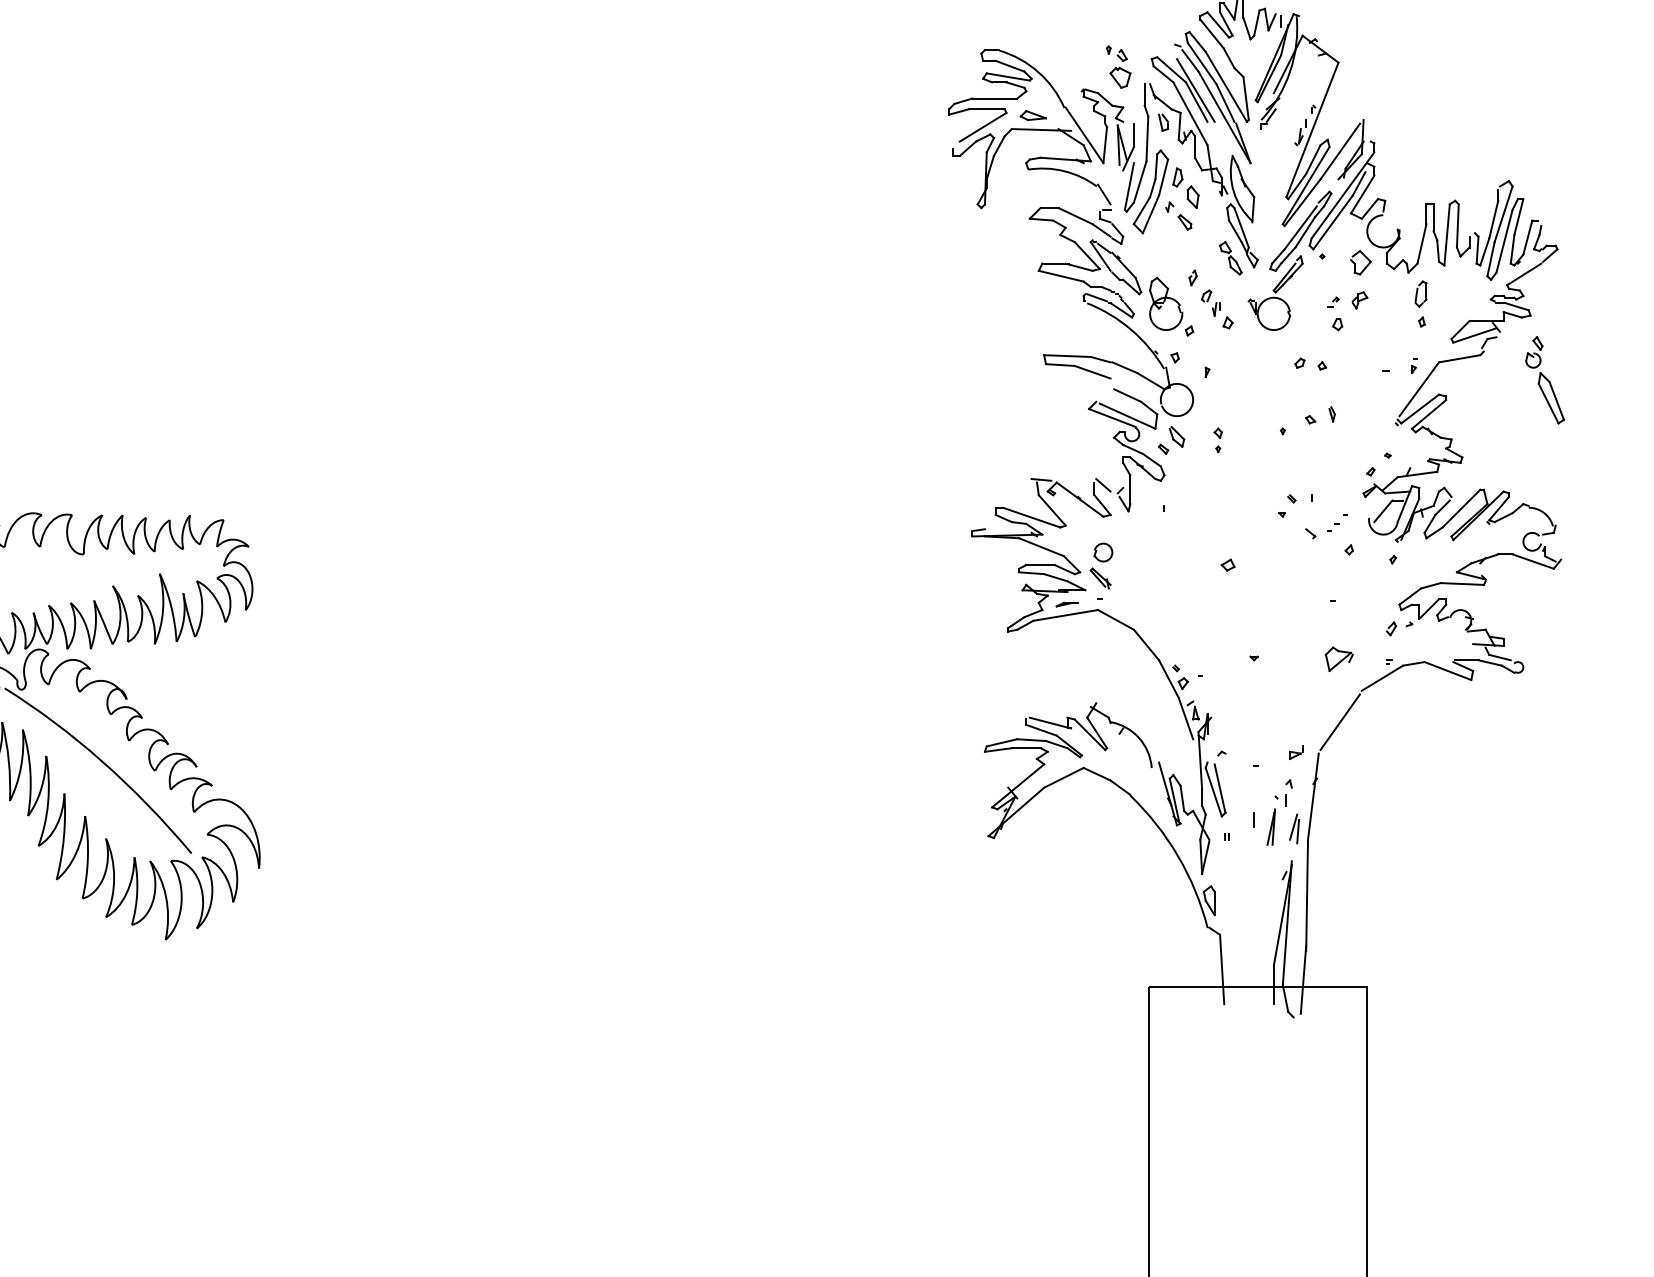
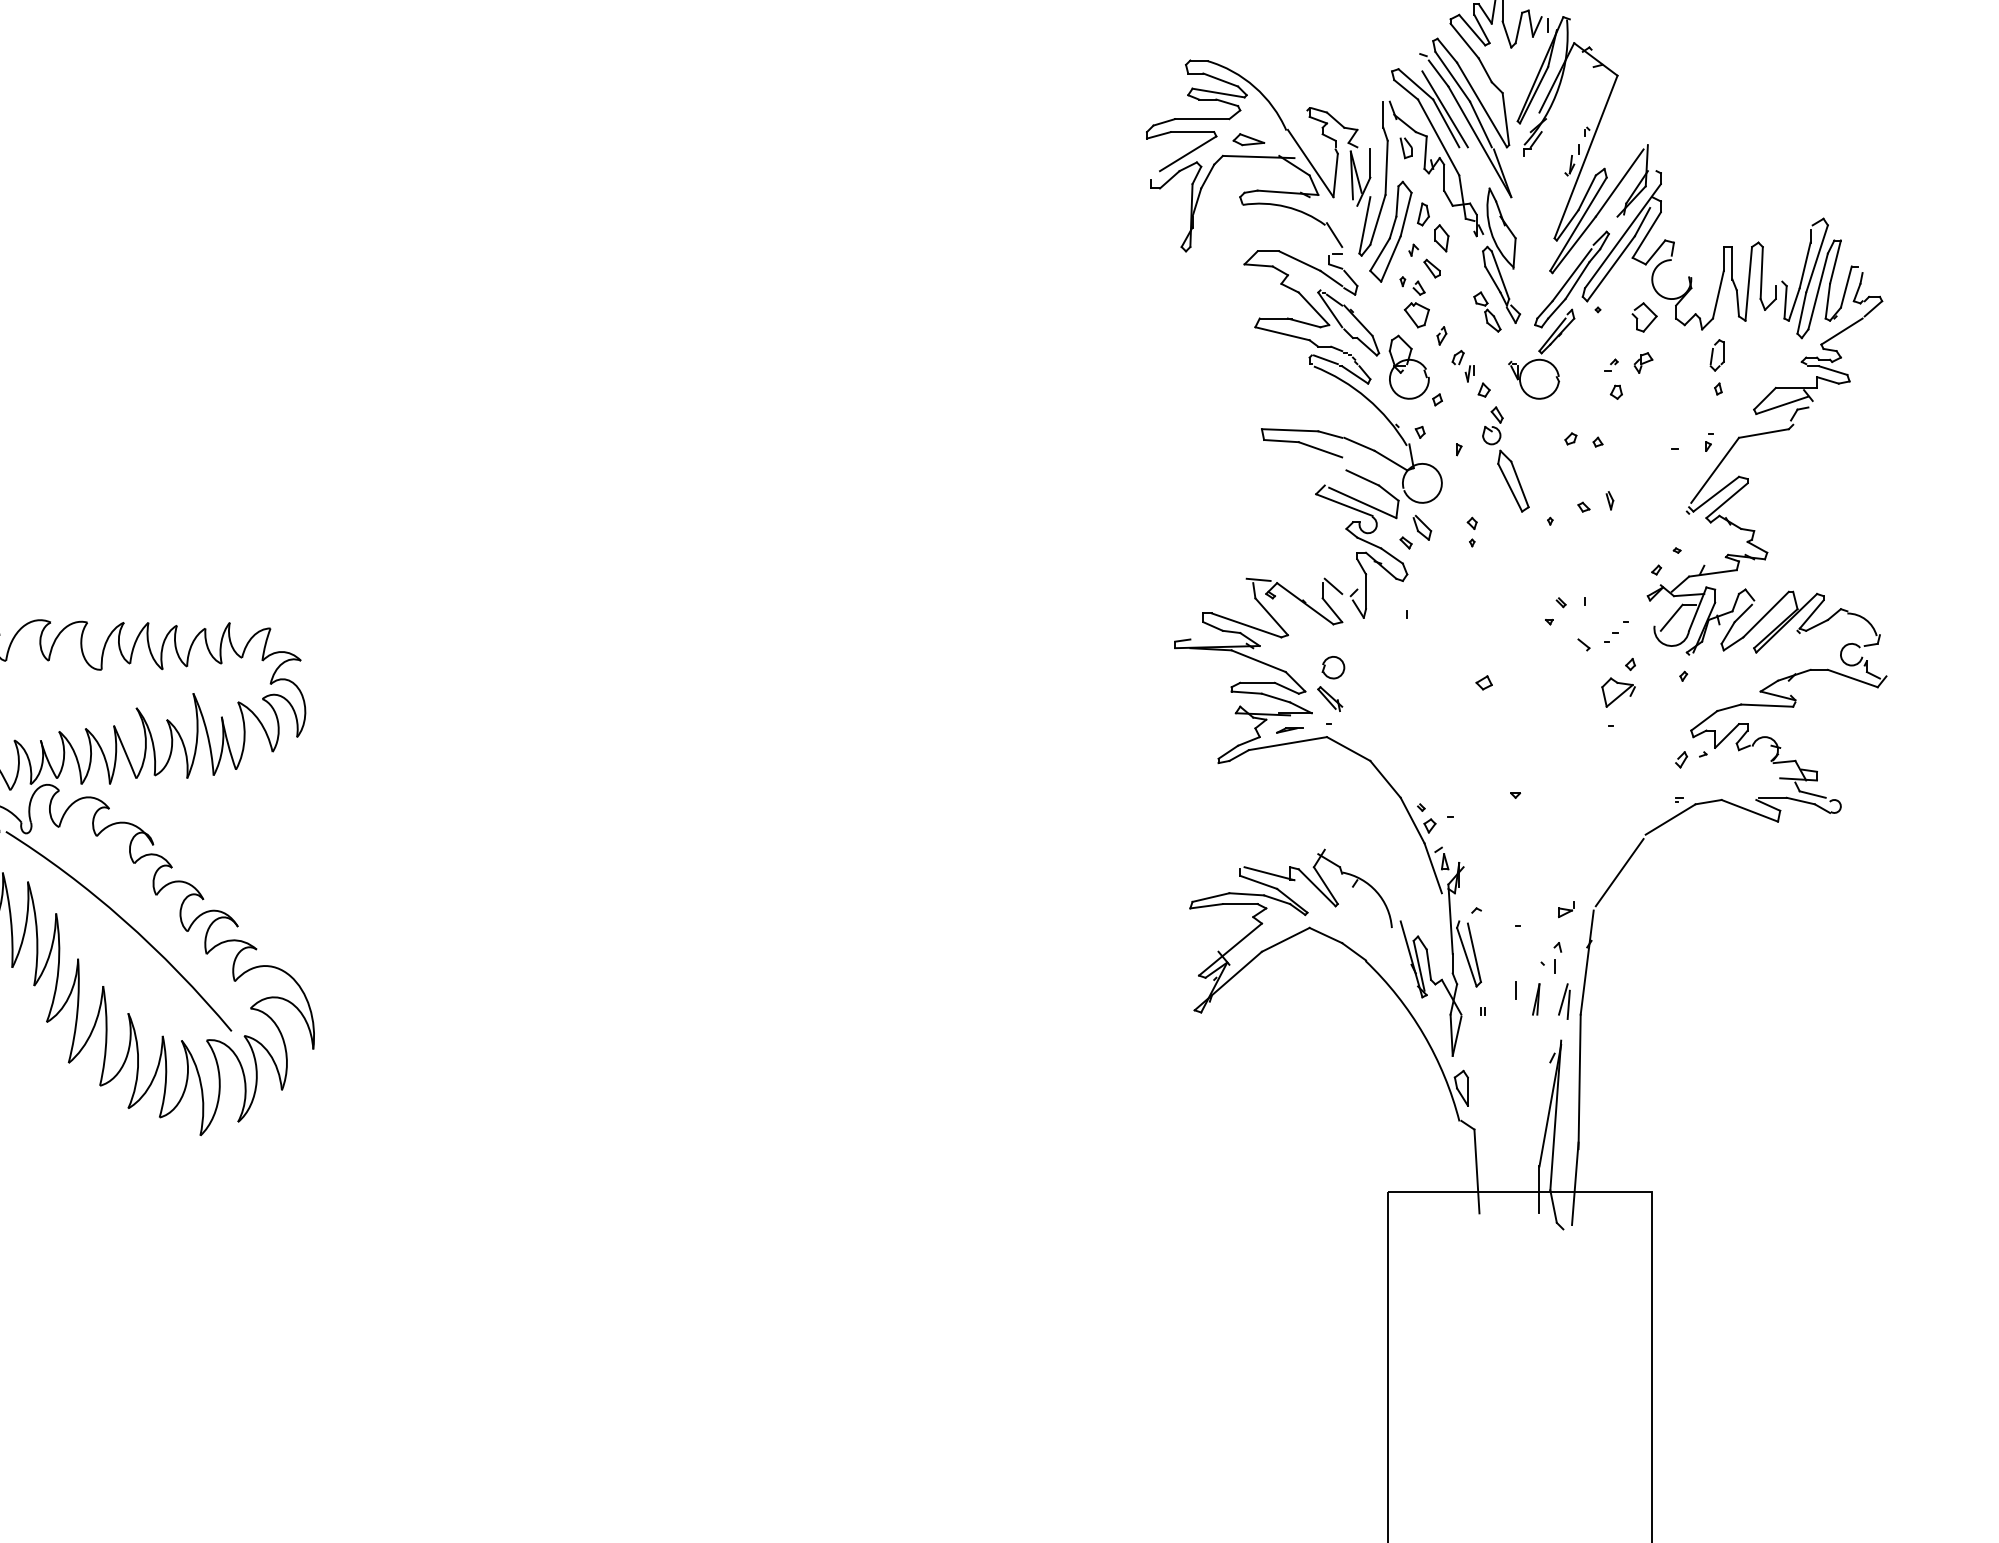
part: (1118, 66) -> (1414, 301), moved
part: (1544, 380) -> (1505, 459), moved
part: (1338, 658) -> (1617, 691), moved
part: (1270, 826) -> (1535, 998), size x0.71

